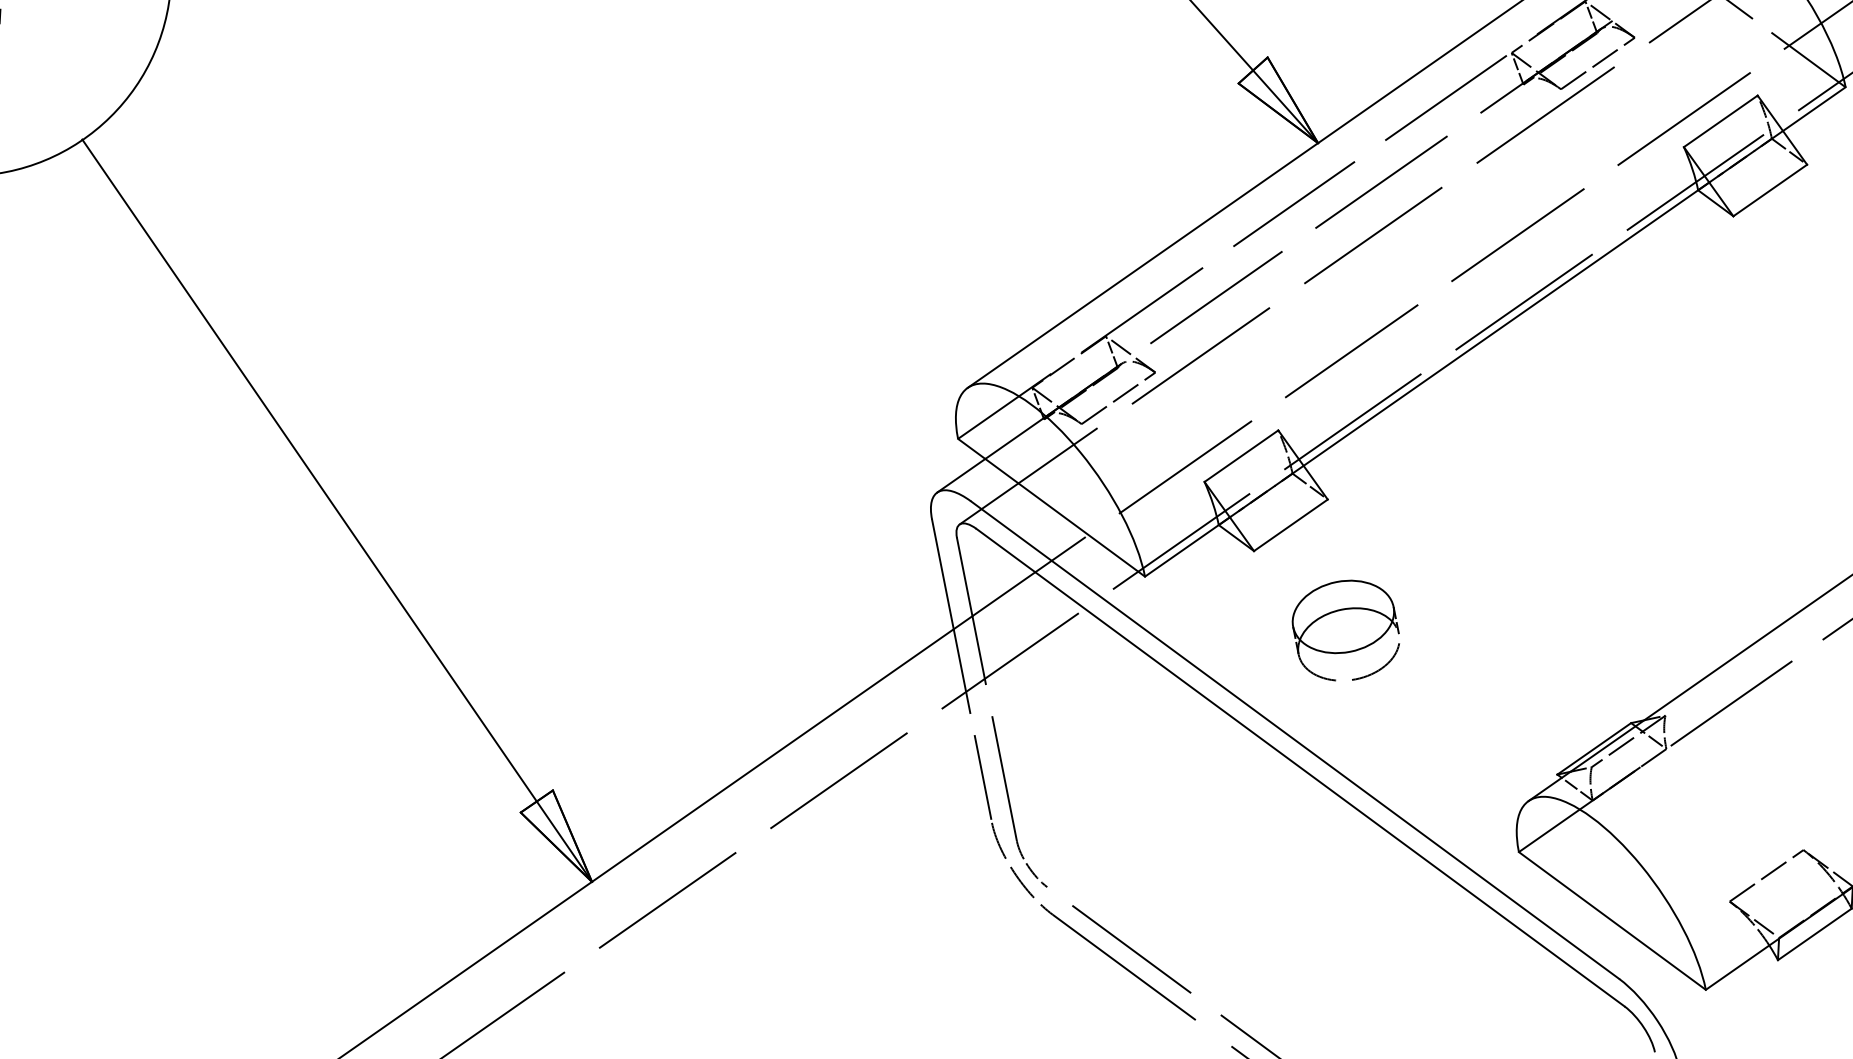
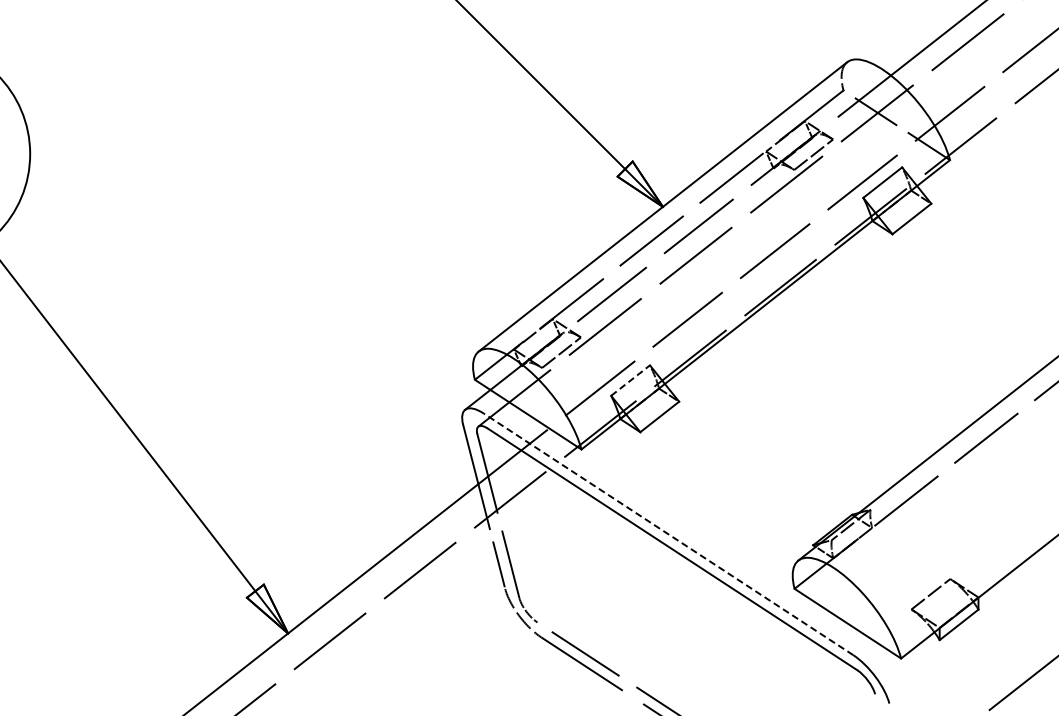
line: (1241, 455) -> (630, 380), solid -> dashed
part: (1344, 629) -> (692, 472), removed
line: (1294, 740) -> (668, 534), solid -> dashed

